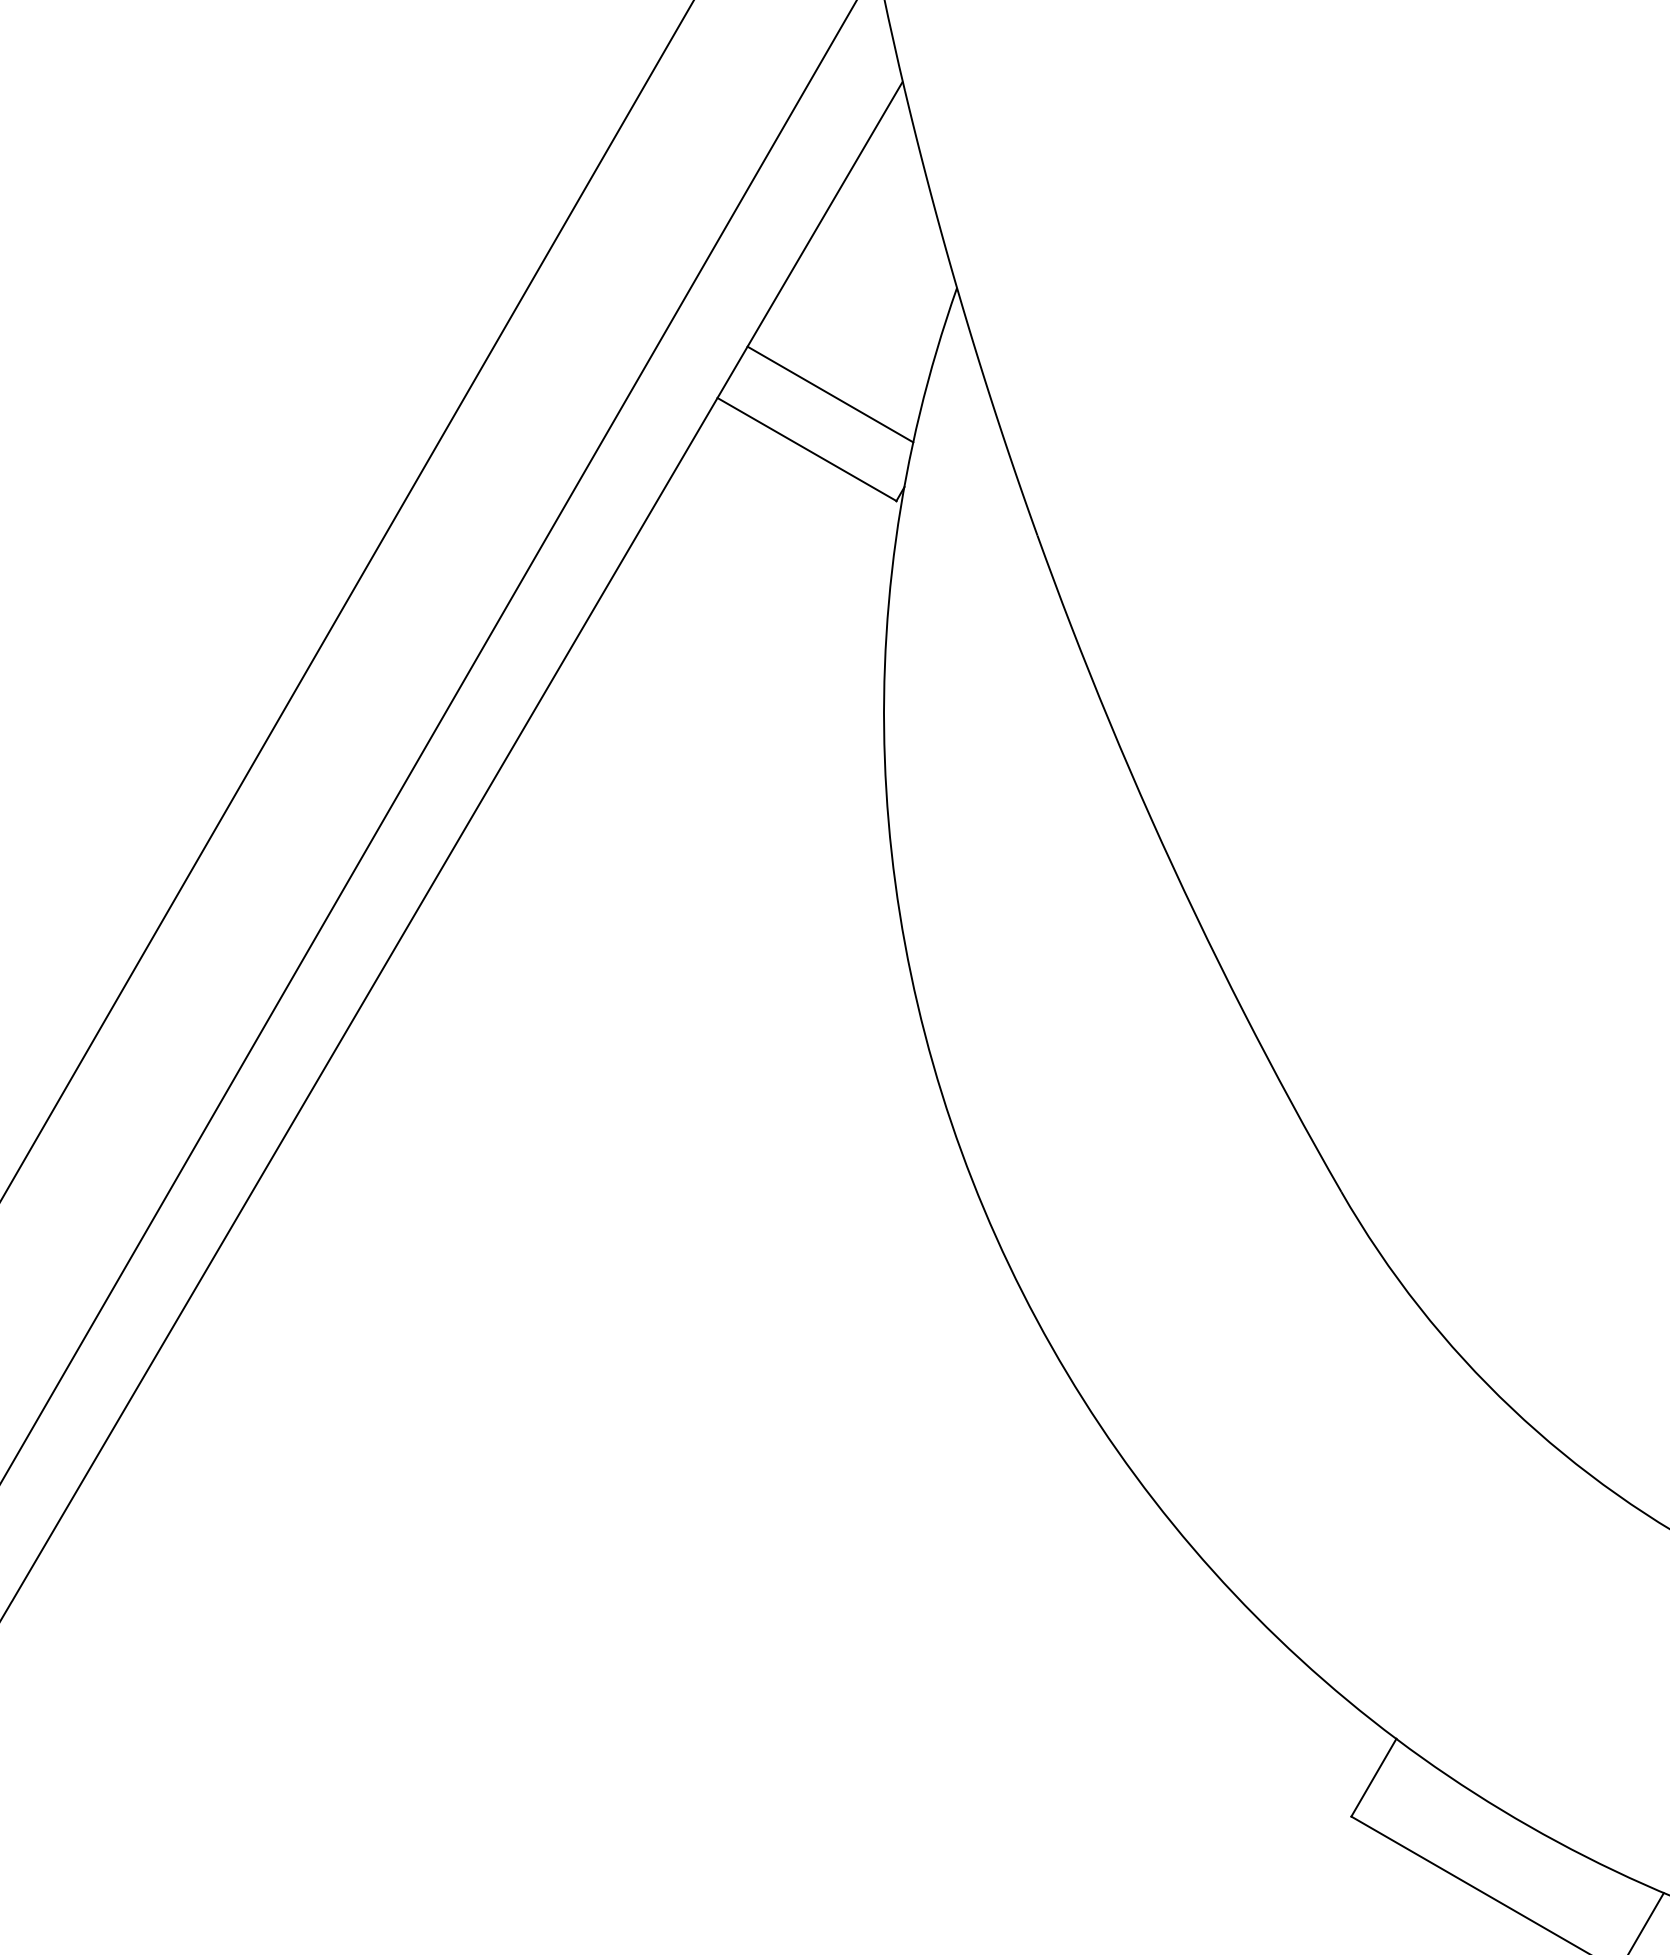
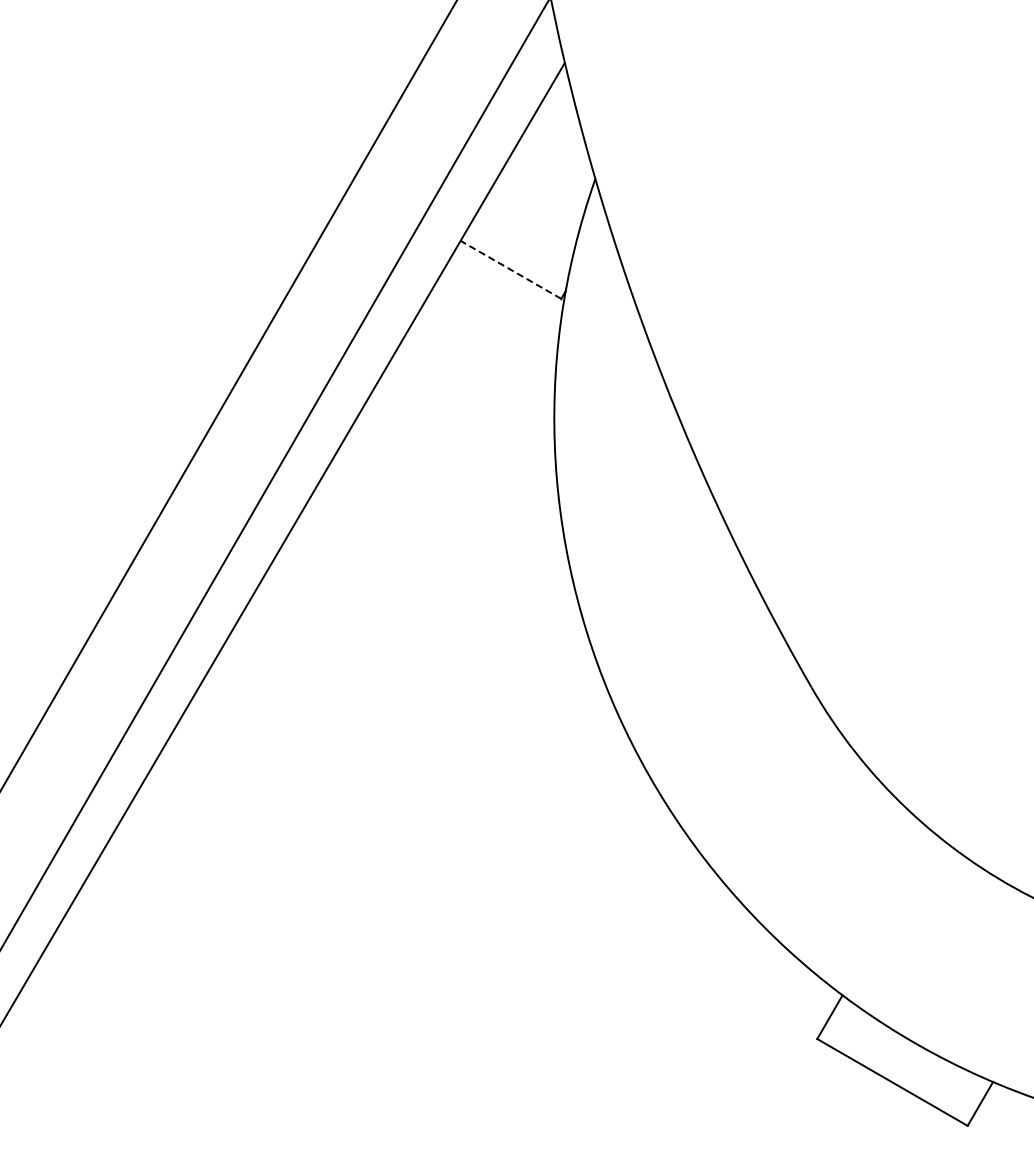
line: (829, 393) -> (523, 238), removed
line: (806, 448) -> (510, 269), solid -> dashed

